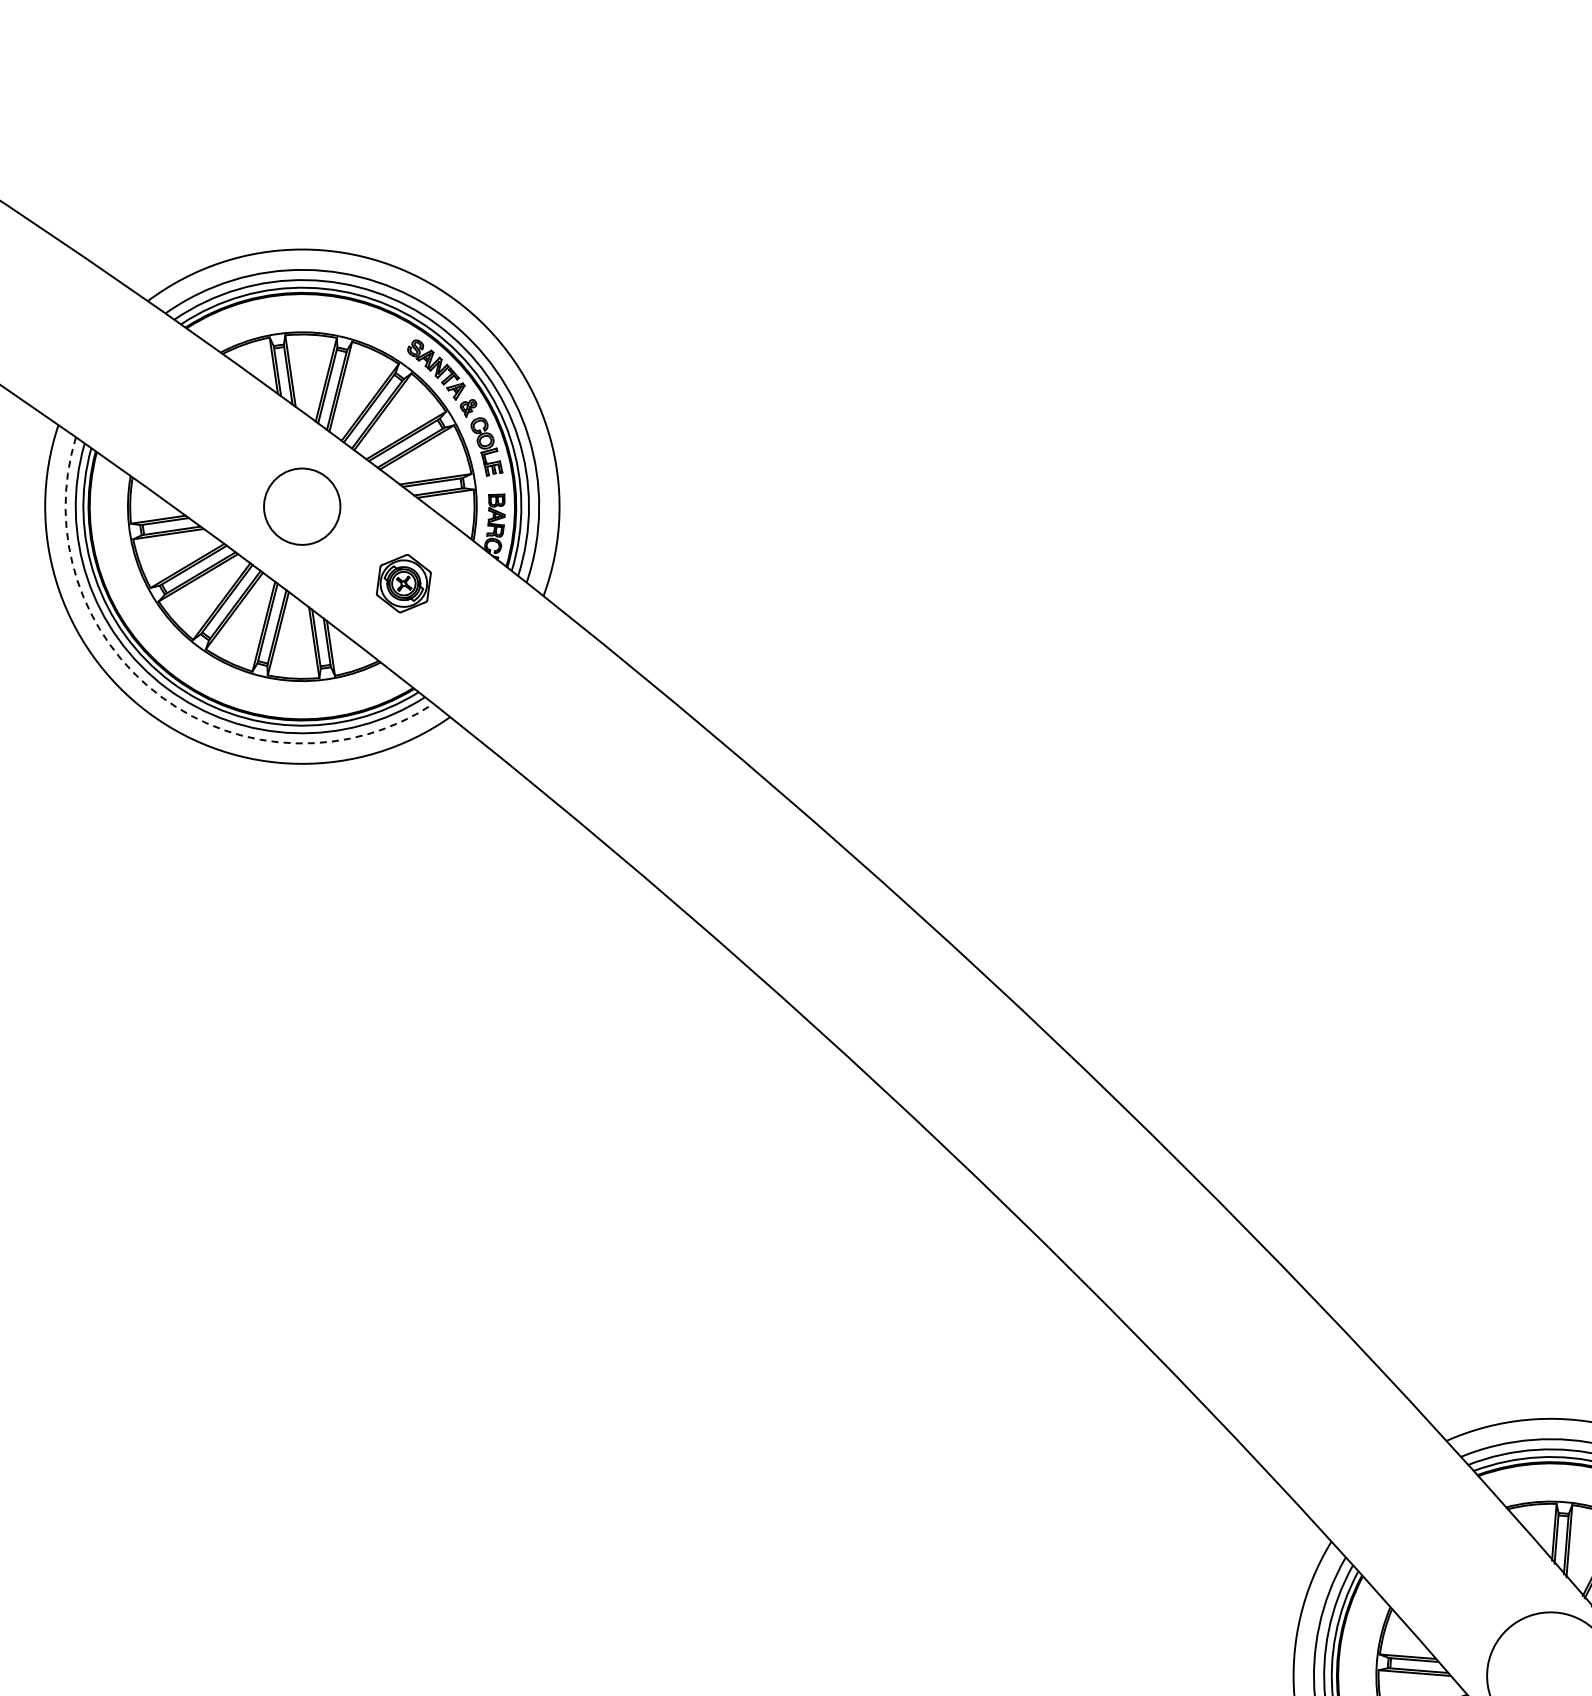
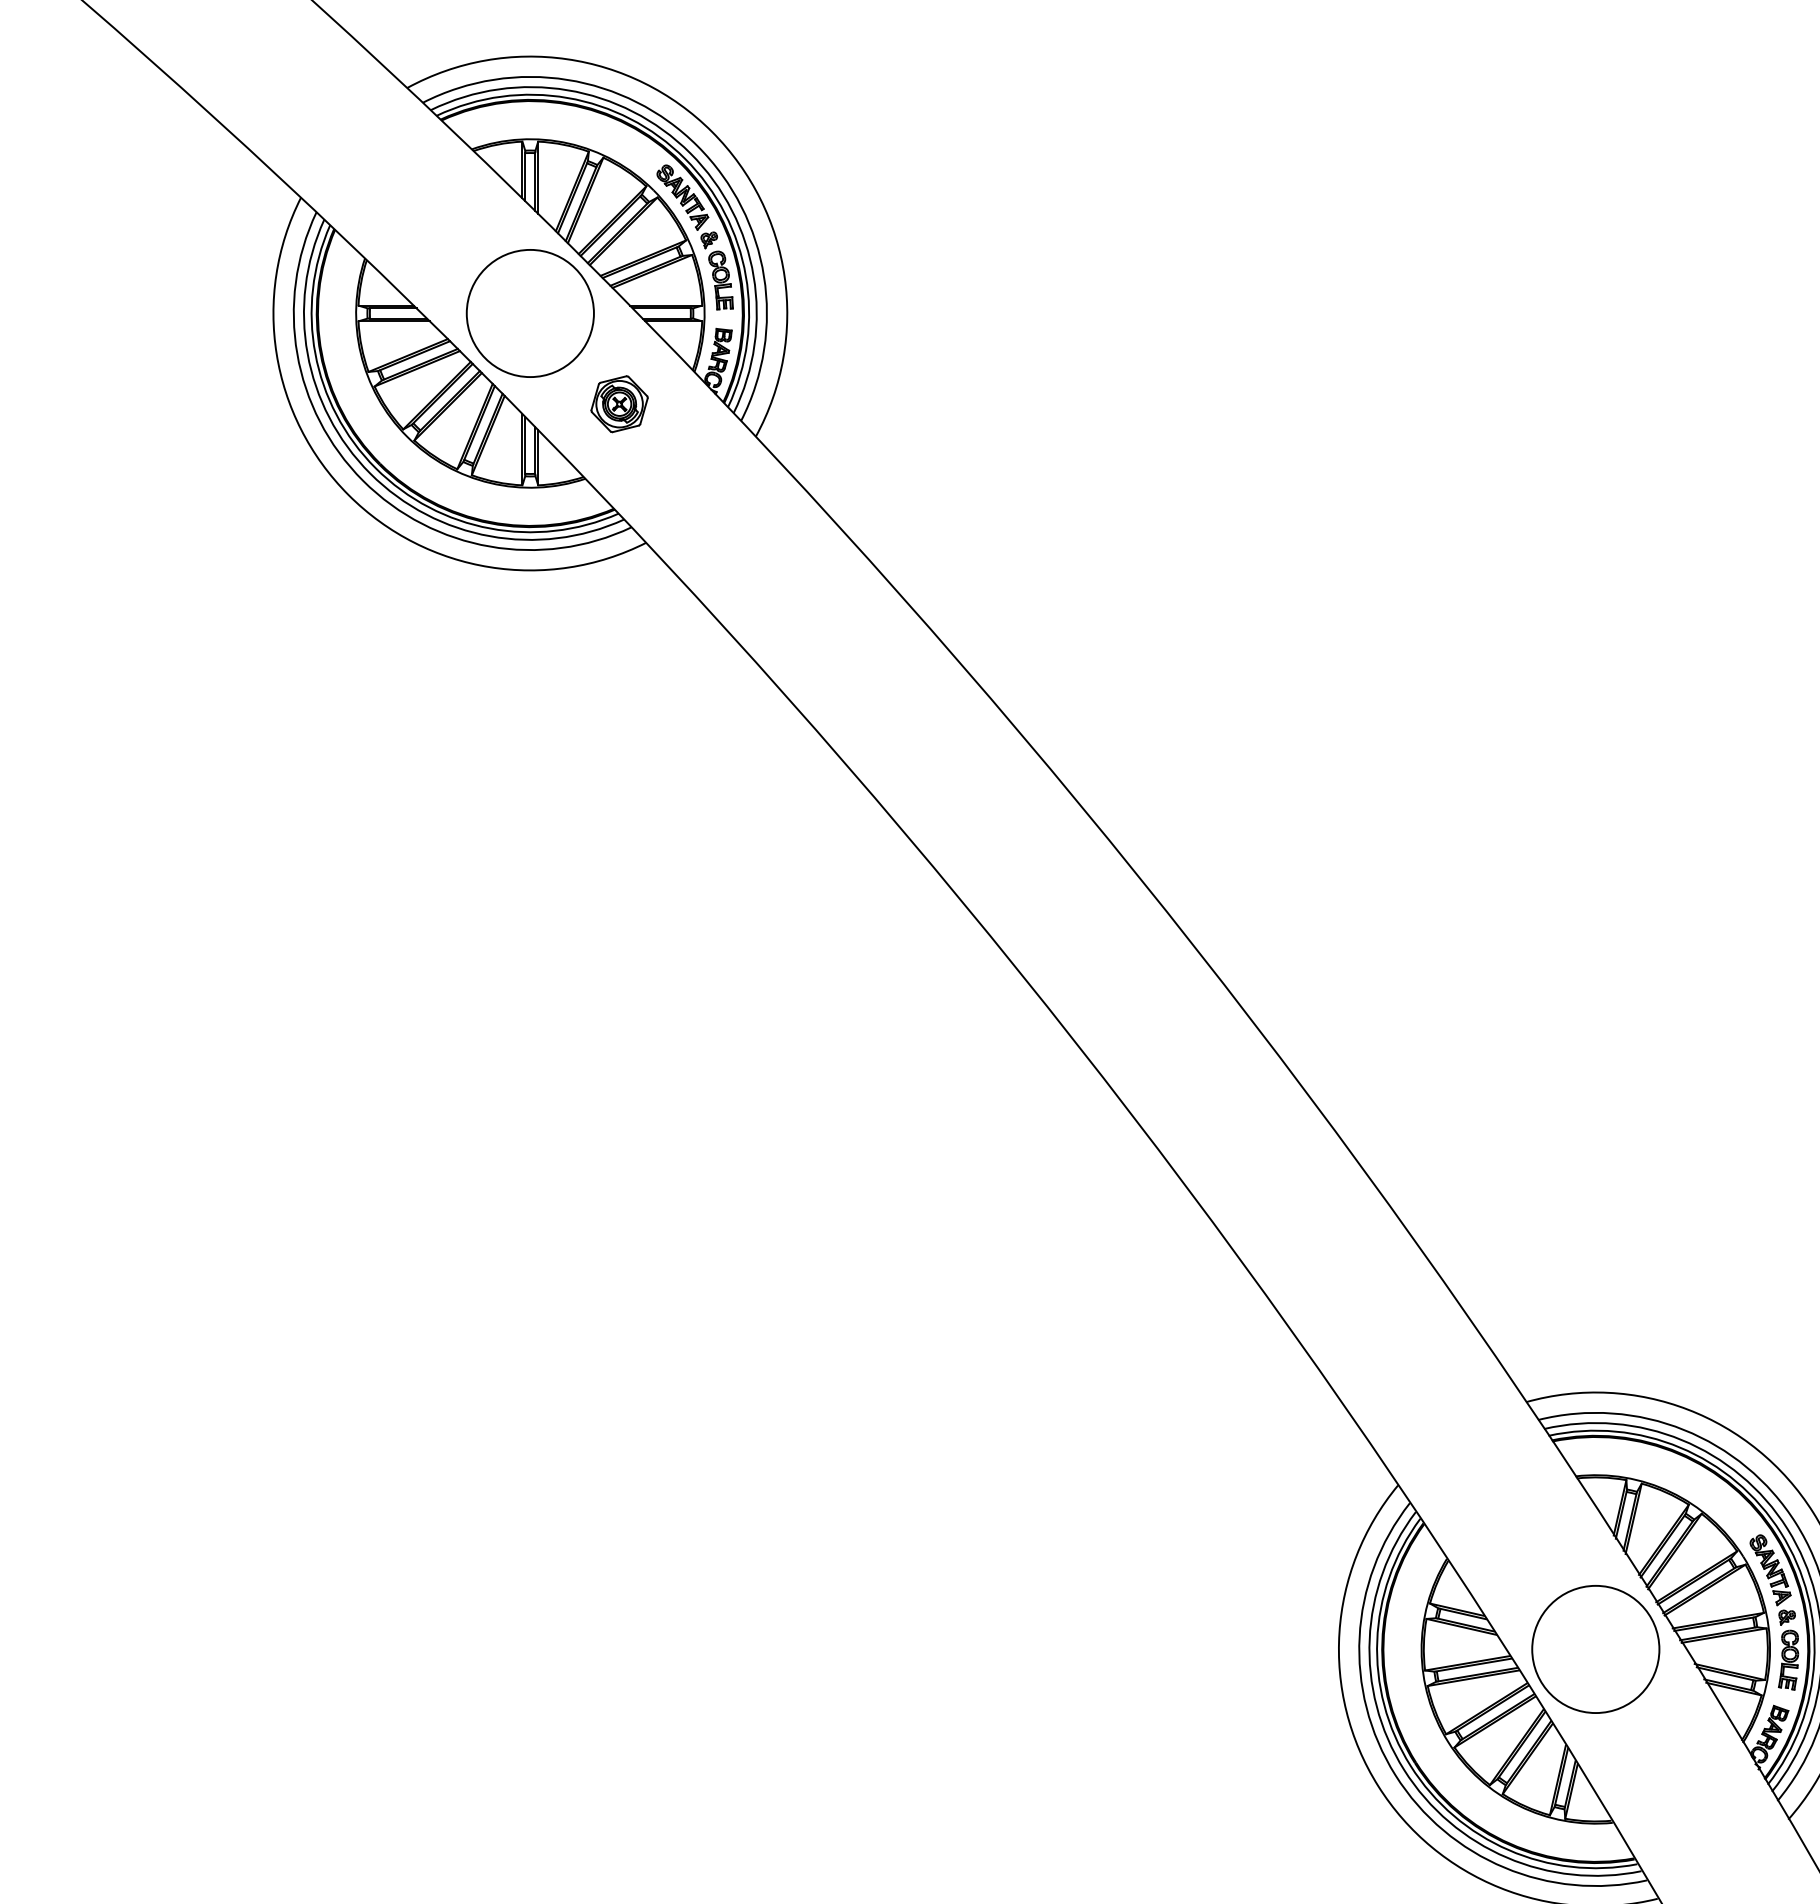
circle: (301, 506) -> (529, 313), size x1.67
arc: (161, 696) -> (363, 480), dashed -> solid

